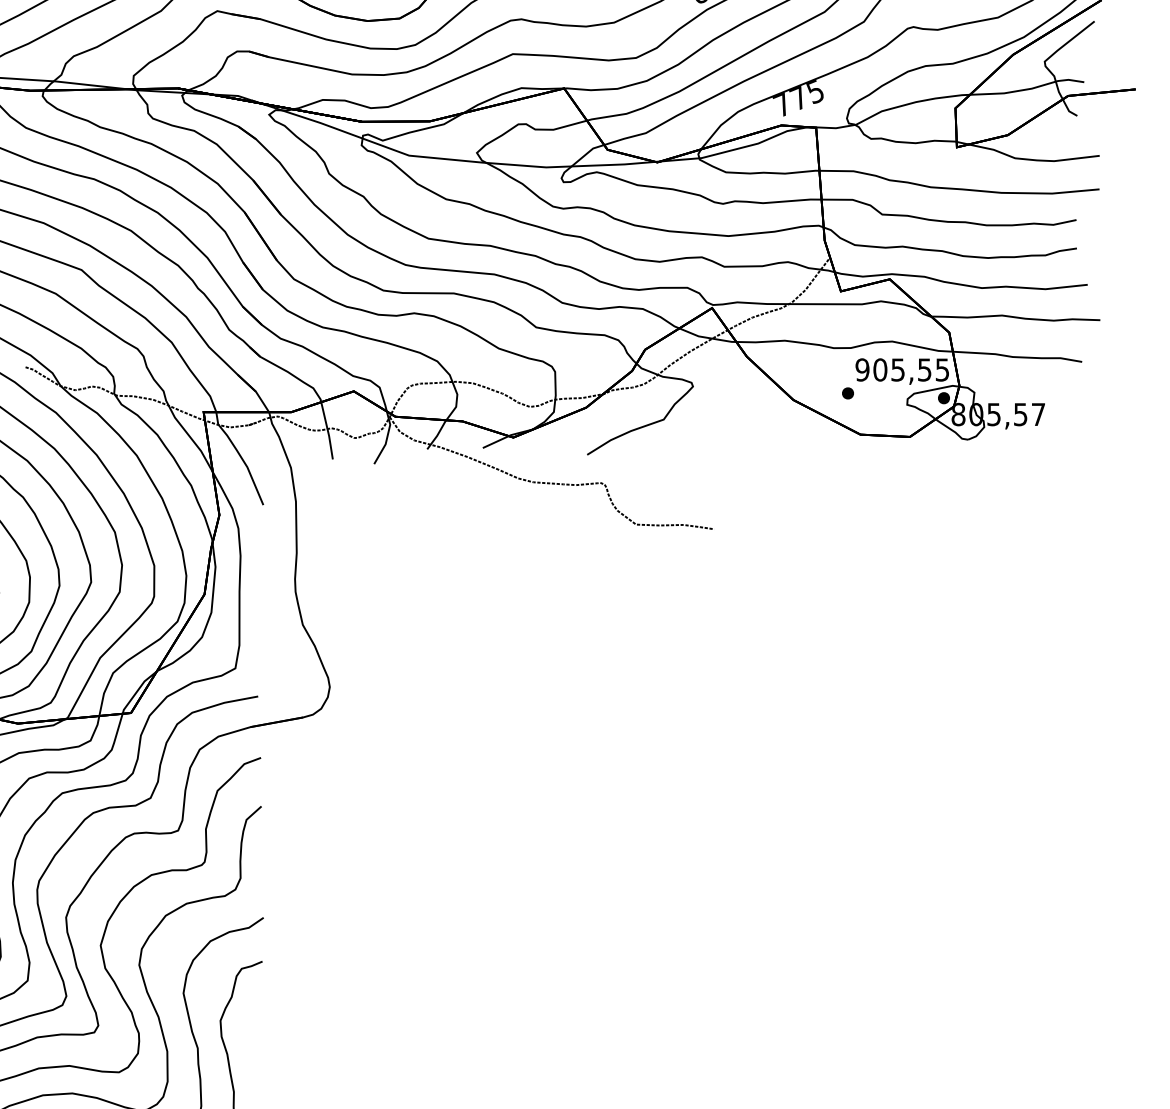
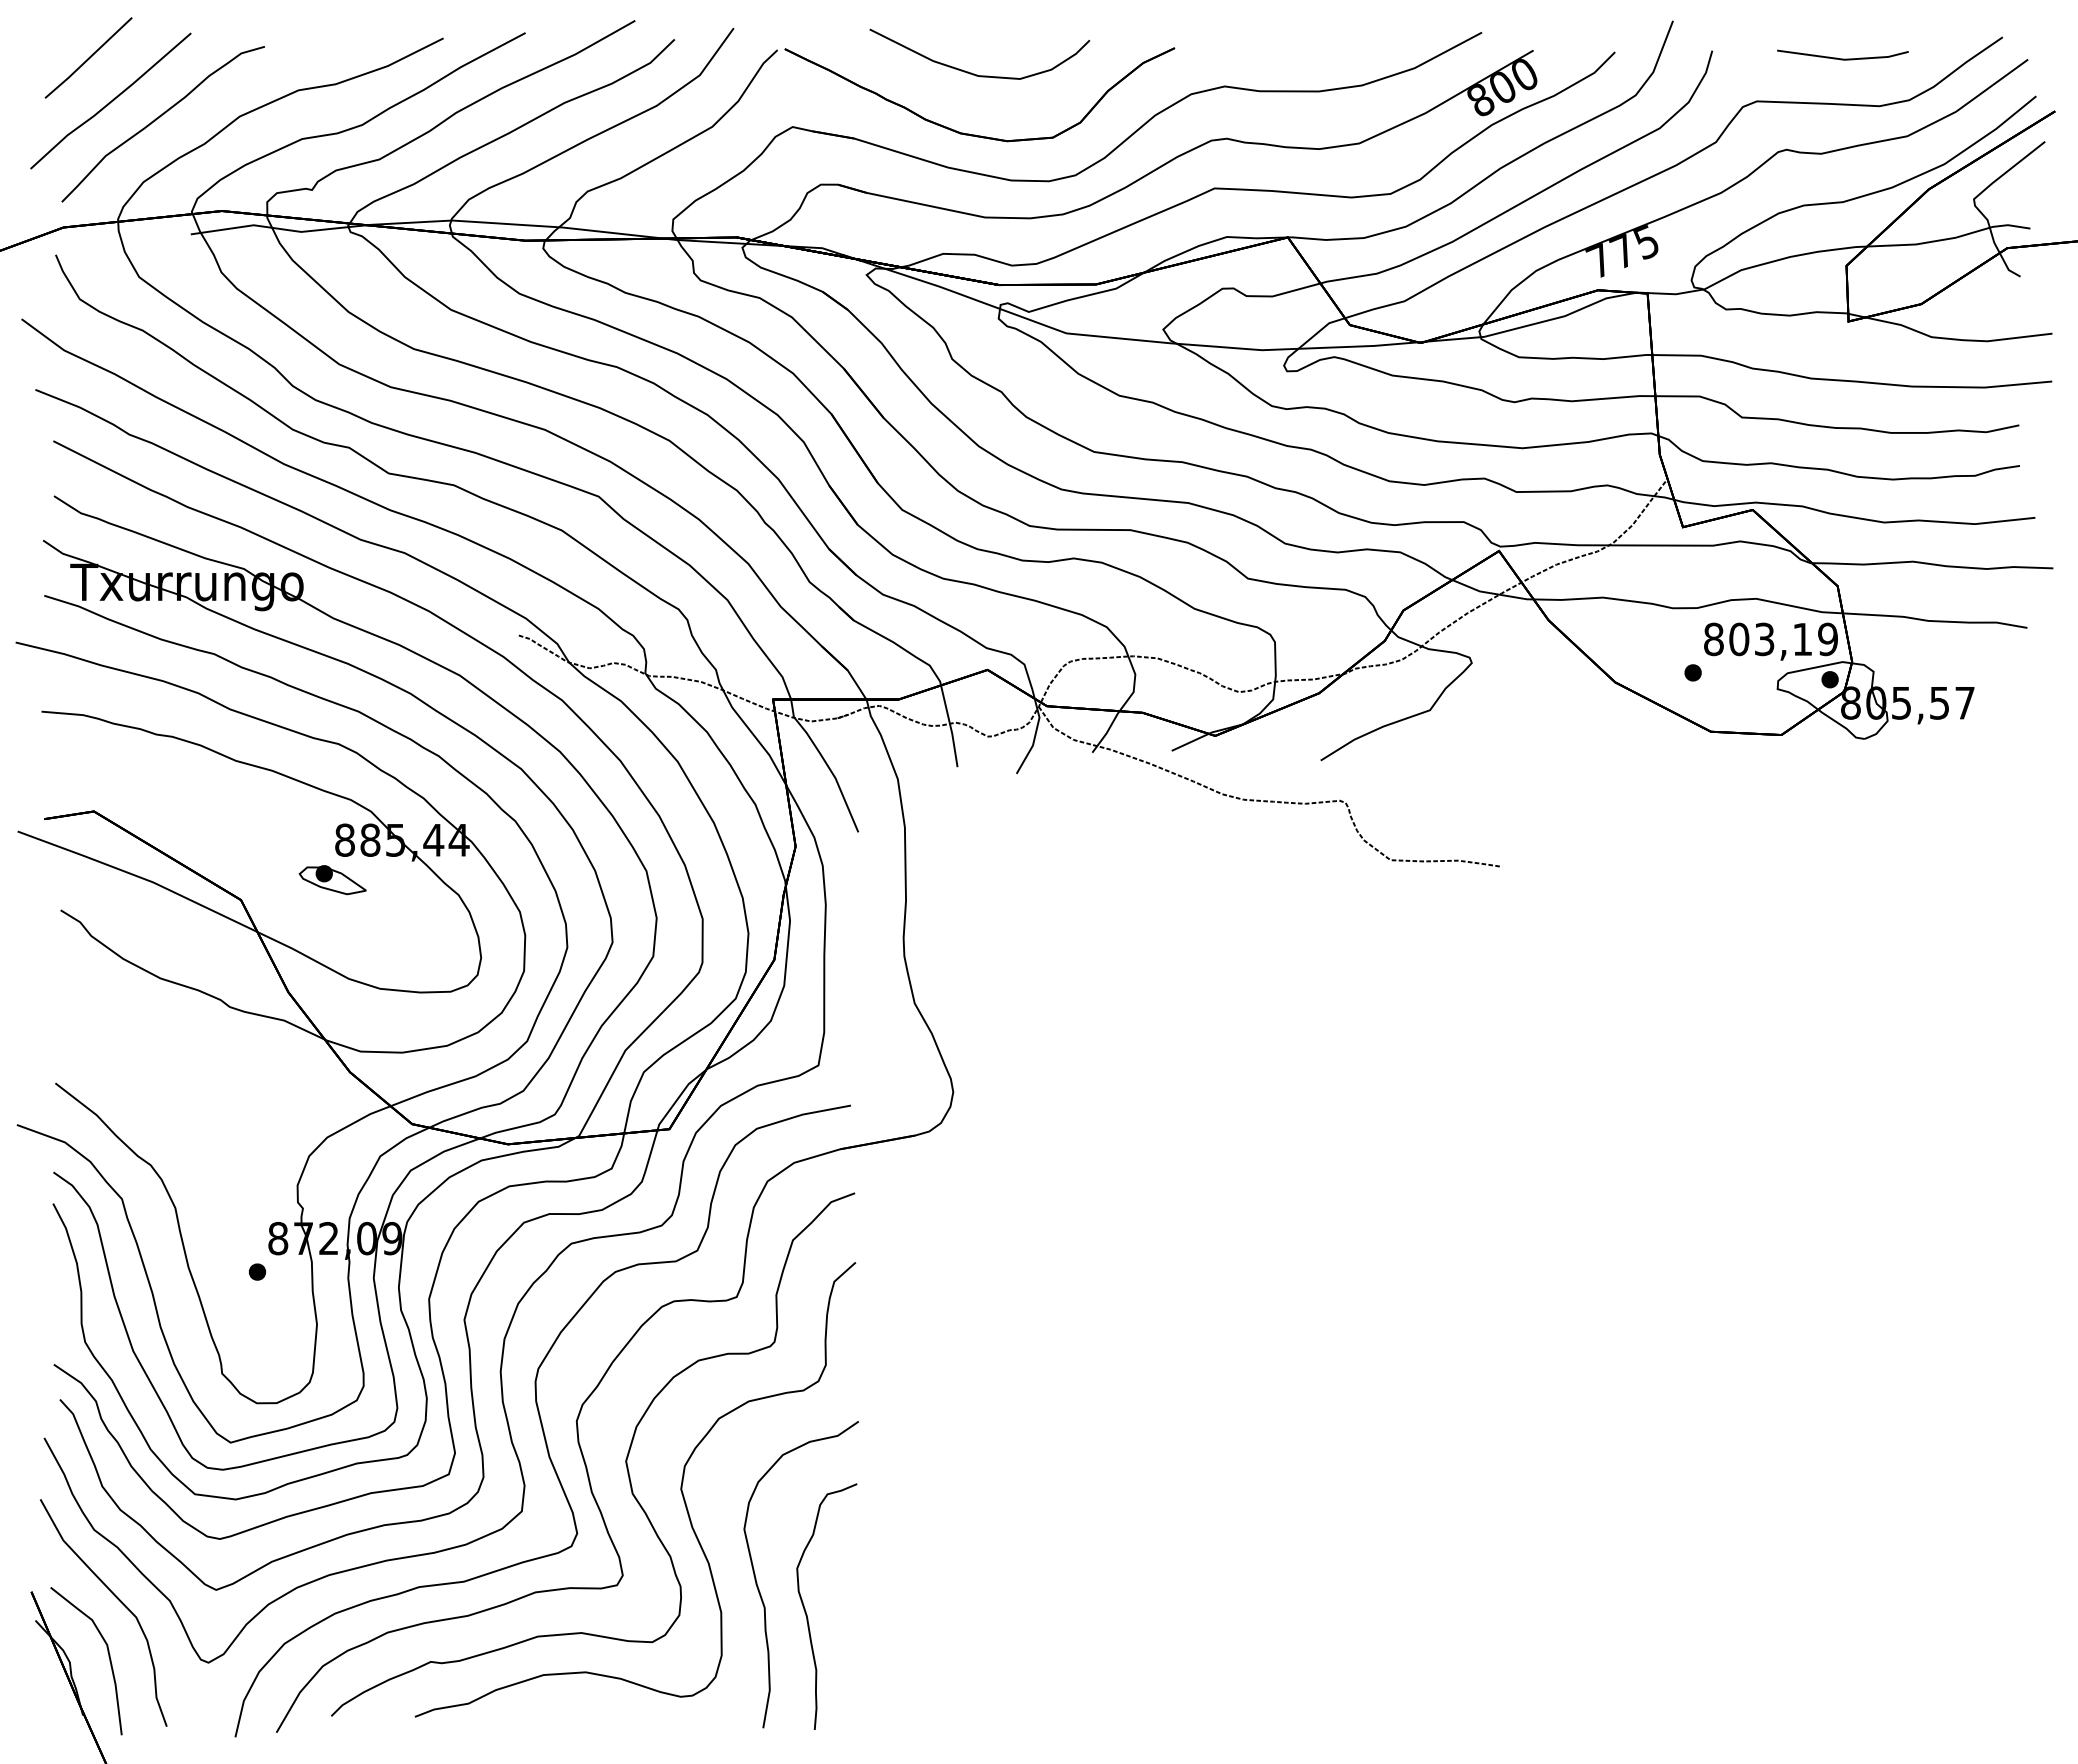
text: (902, 370) -> (1770, 639), 905,55 -> 803,19

